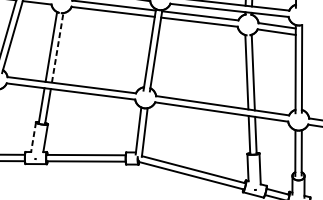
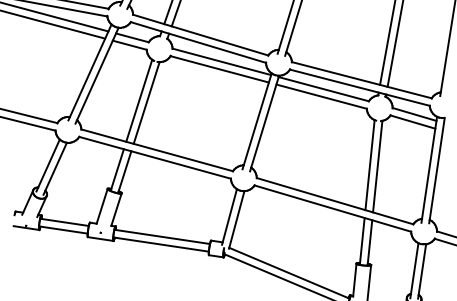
line: (57, 47) -> (146, 102), dashed -> solid
line: (33, 137) -> (102, 206), dashed -> solid

